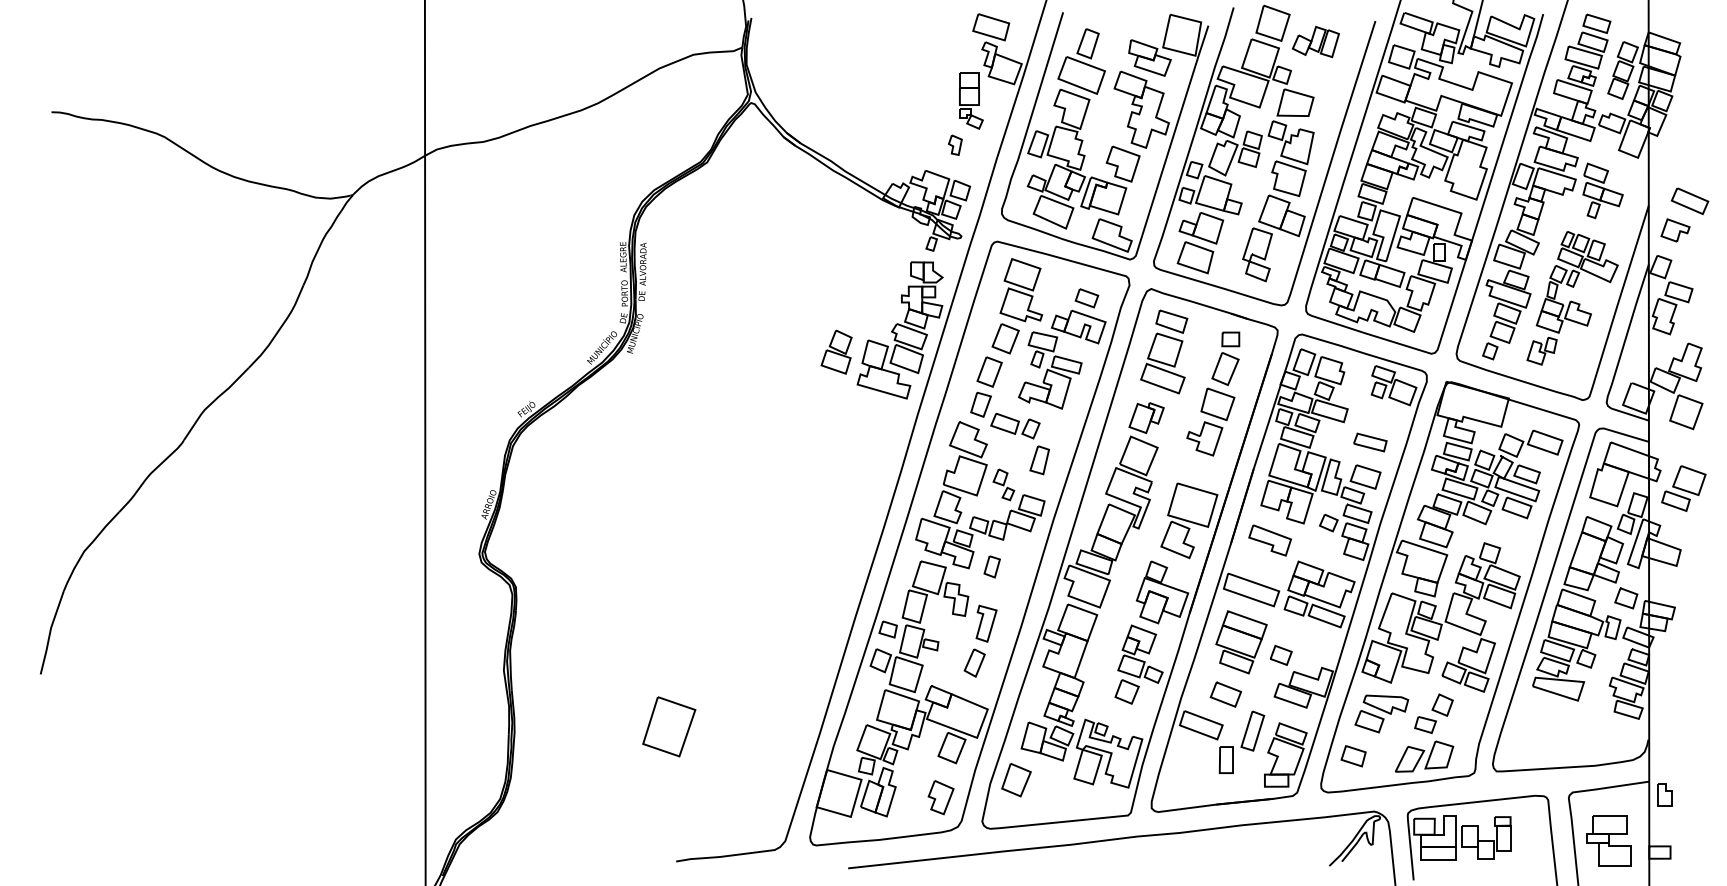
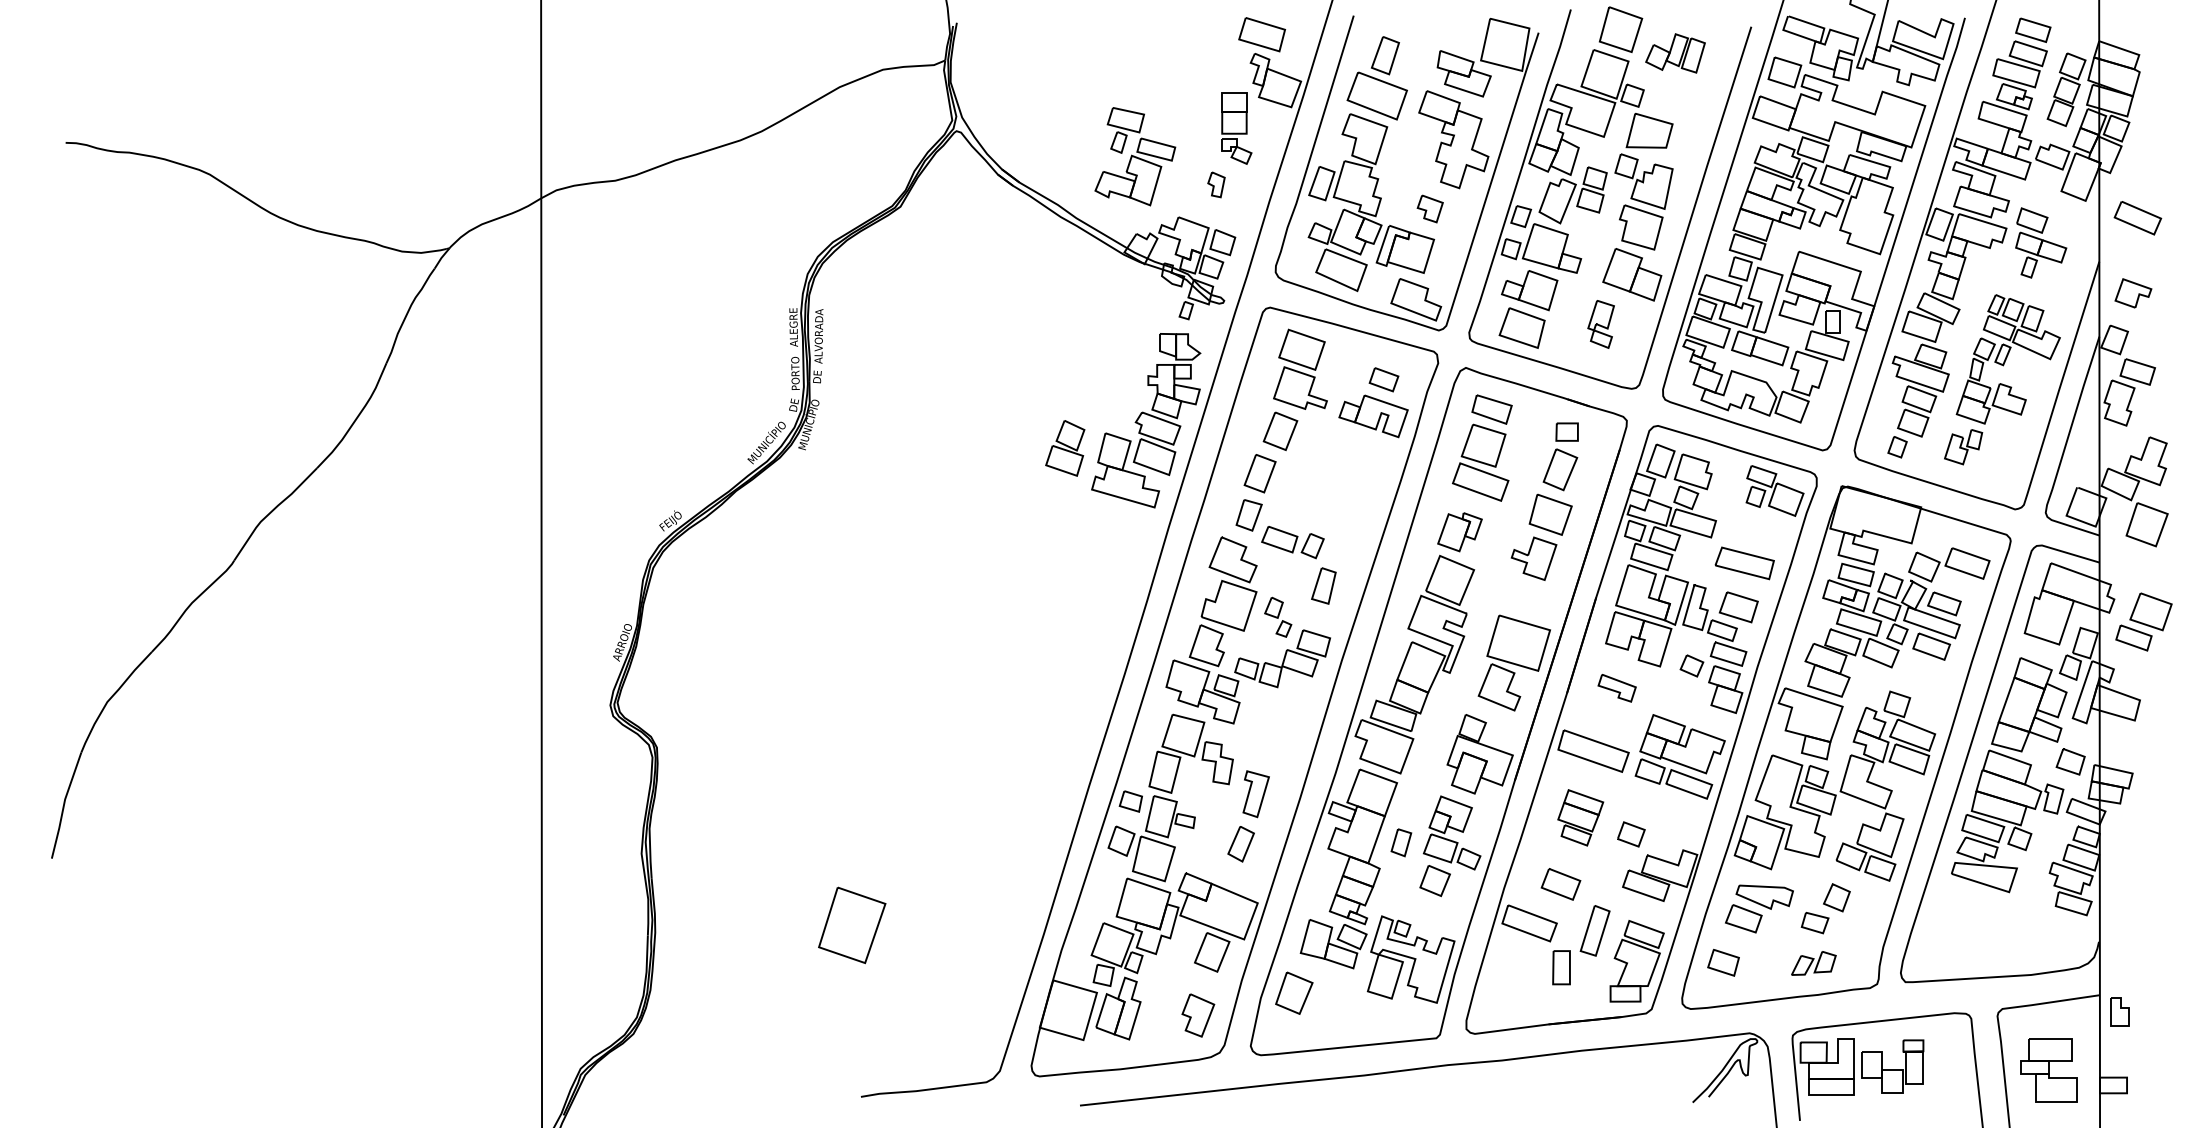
part: (1123, 163) -> (1430, 208), size x0.6
line: (1688, 206) -> (2136, 225), moved
part: (1256, 254) -> (1600, 324), size x0.7
part: (1050, 370) -> (1135, 156), moved
part: (1370, 442) -> (1744, 563), size x1.4
part: (1269, 540) -> (1616, 688), size x0.7
part: (992, 566) -> (1401, 842), moved
part: (1241, 642) -> (1580, 817), size x0.7
part: (1424, 756) -> (1813, 963), size x0.6

